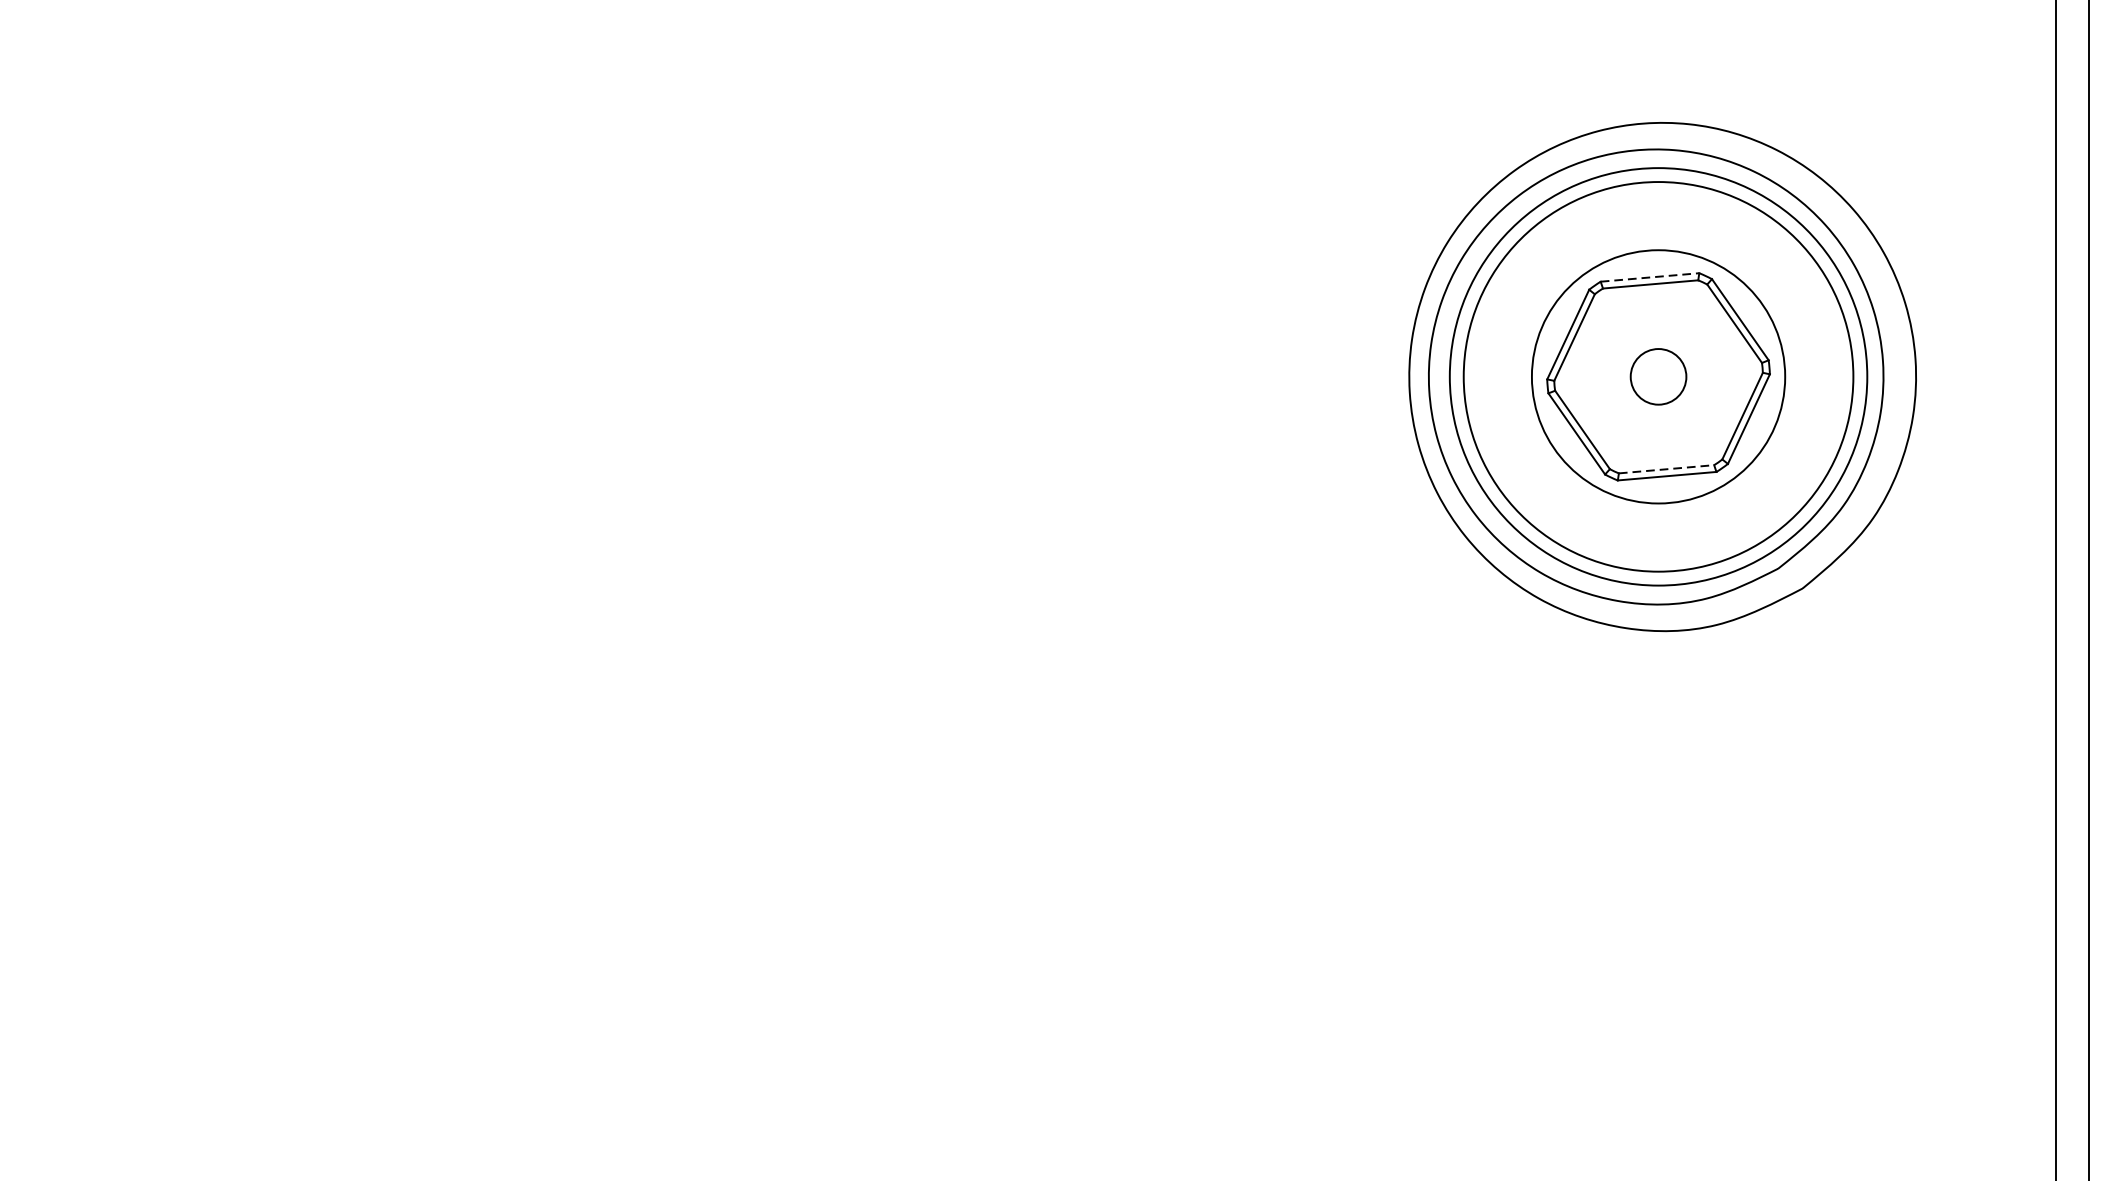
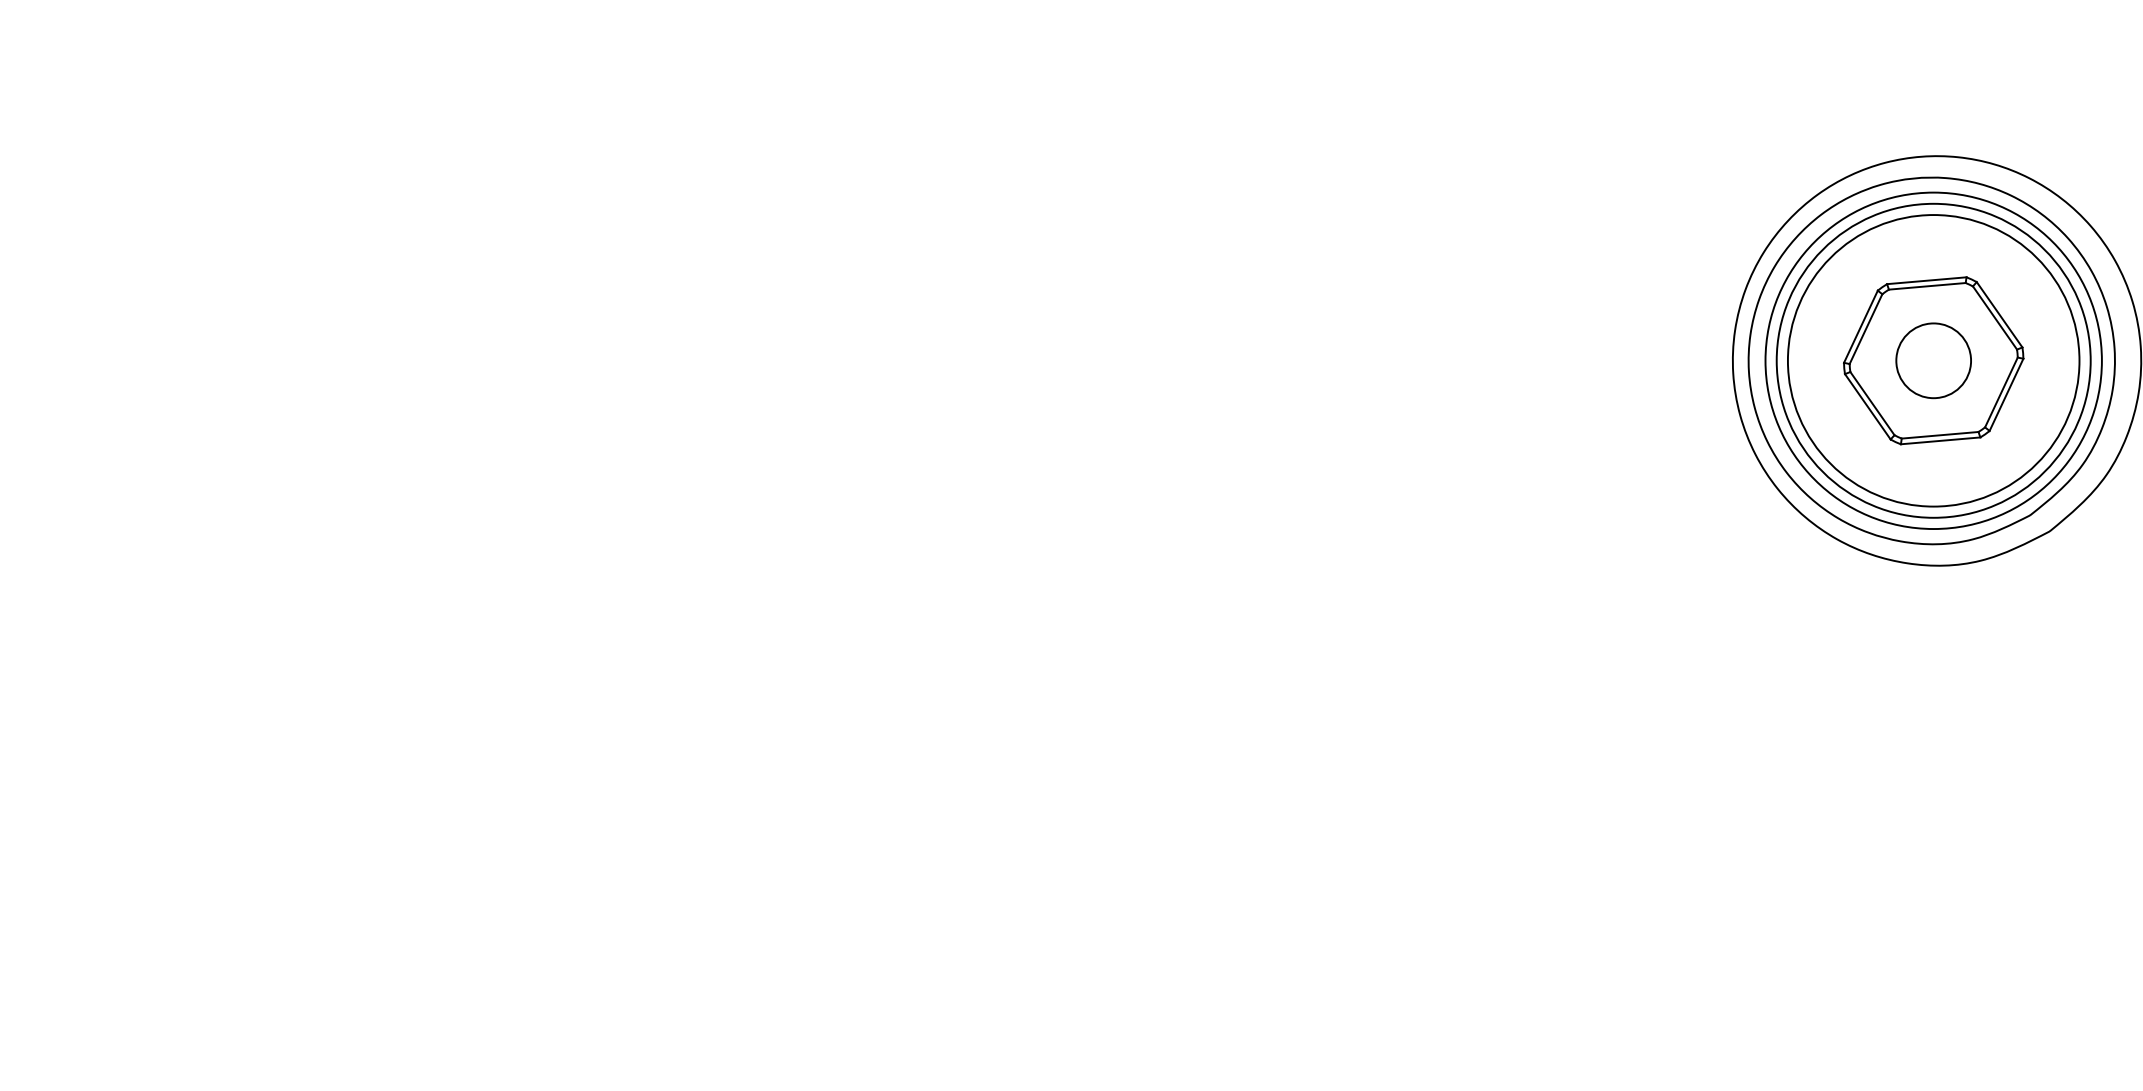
line: (1649, 277) -> (1926, 280), dashed -> solid
circle: (1658, 376) -> (1933, 360), size x1.43
circle: (1658, 376) -> (1933, 360), size x1.67
line: (1666, 469) -> (1940, 435), dashed -> solid

